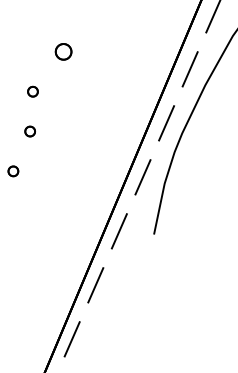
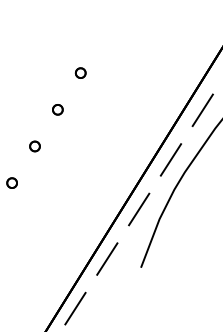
part: (63, 51) -> (80, 72), size x0.62
part: (32, 91) -> (57, 109), moved

